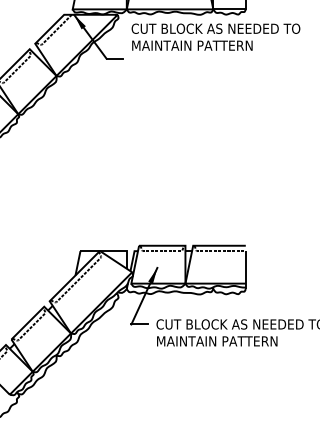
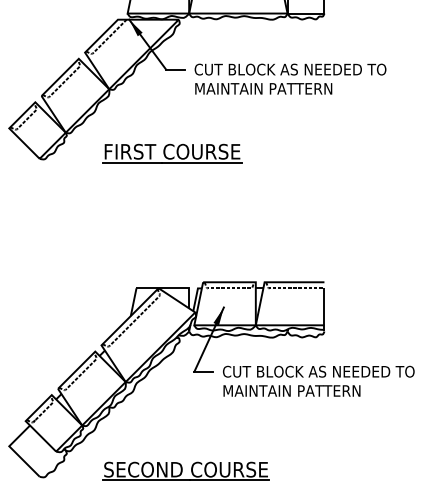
text: (215, 36) -> (290, 78), moved
part: (112, 132) -> (172, 153), added
part: (123, 411) -> (185, 470), added

